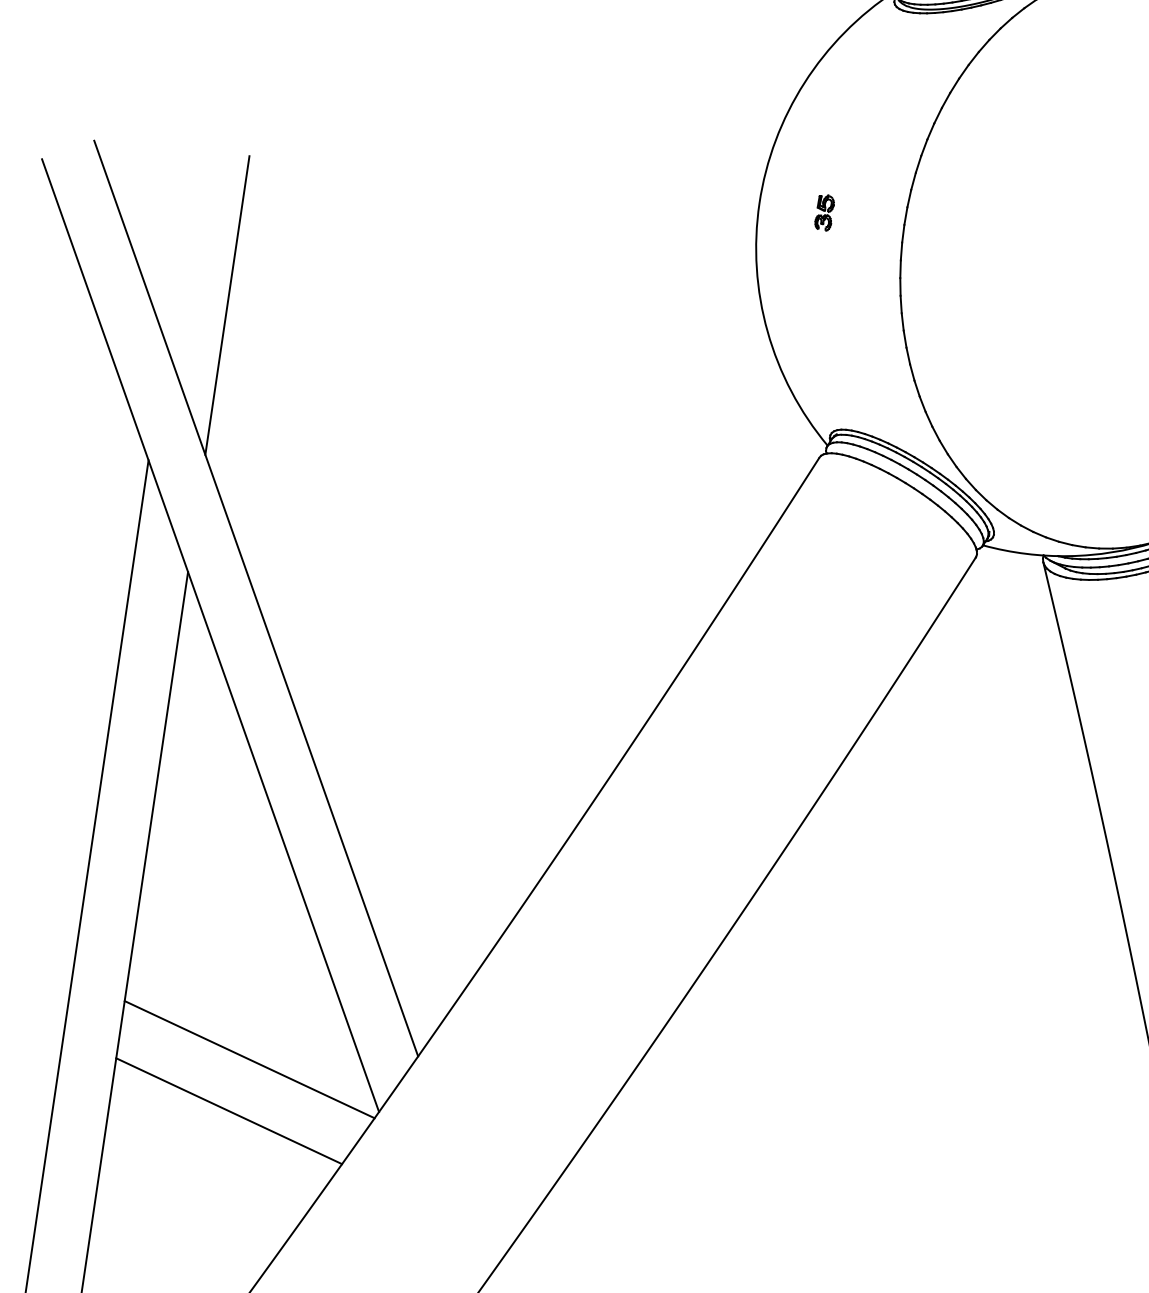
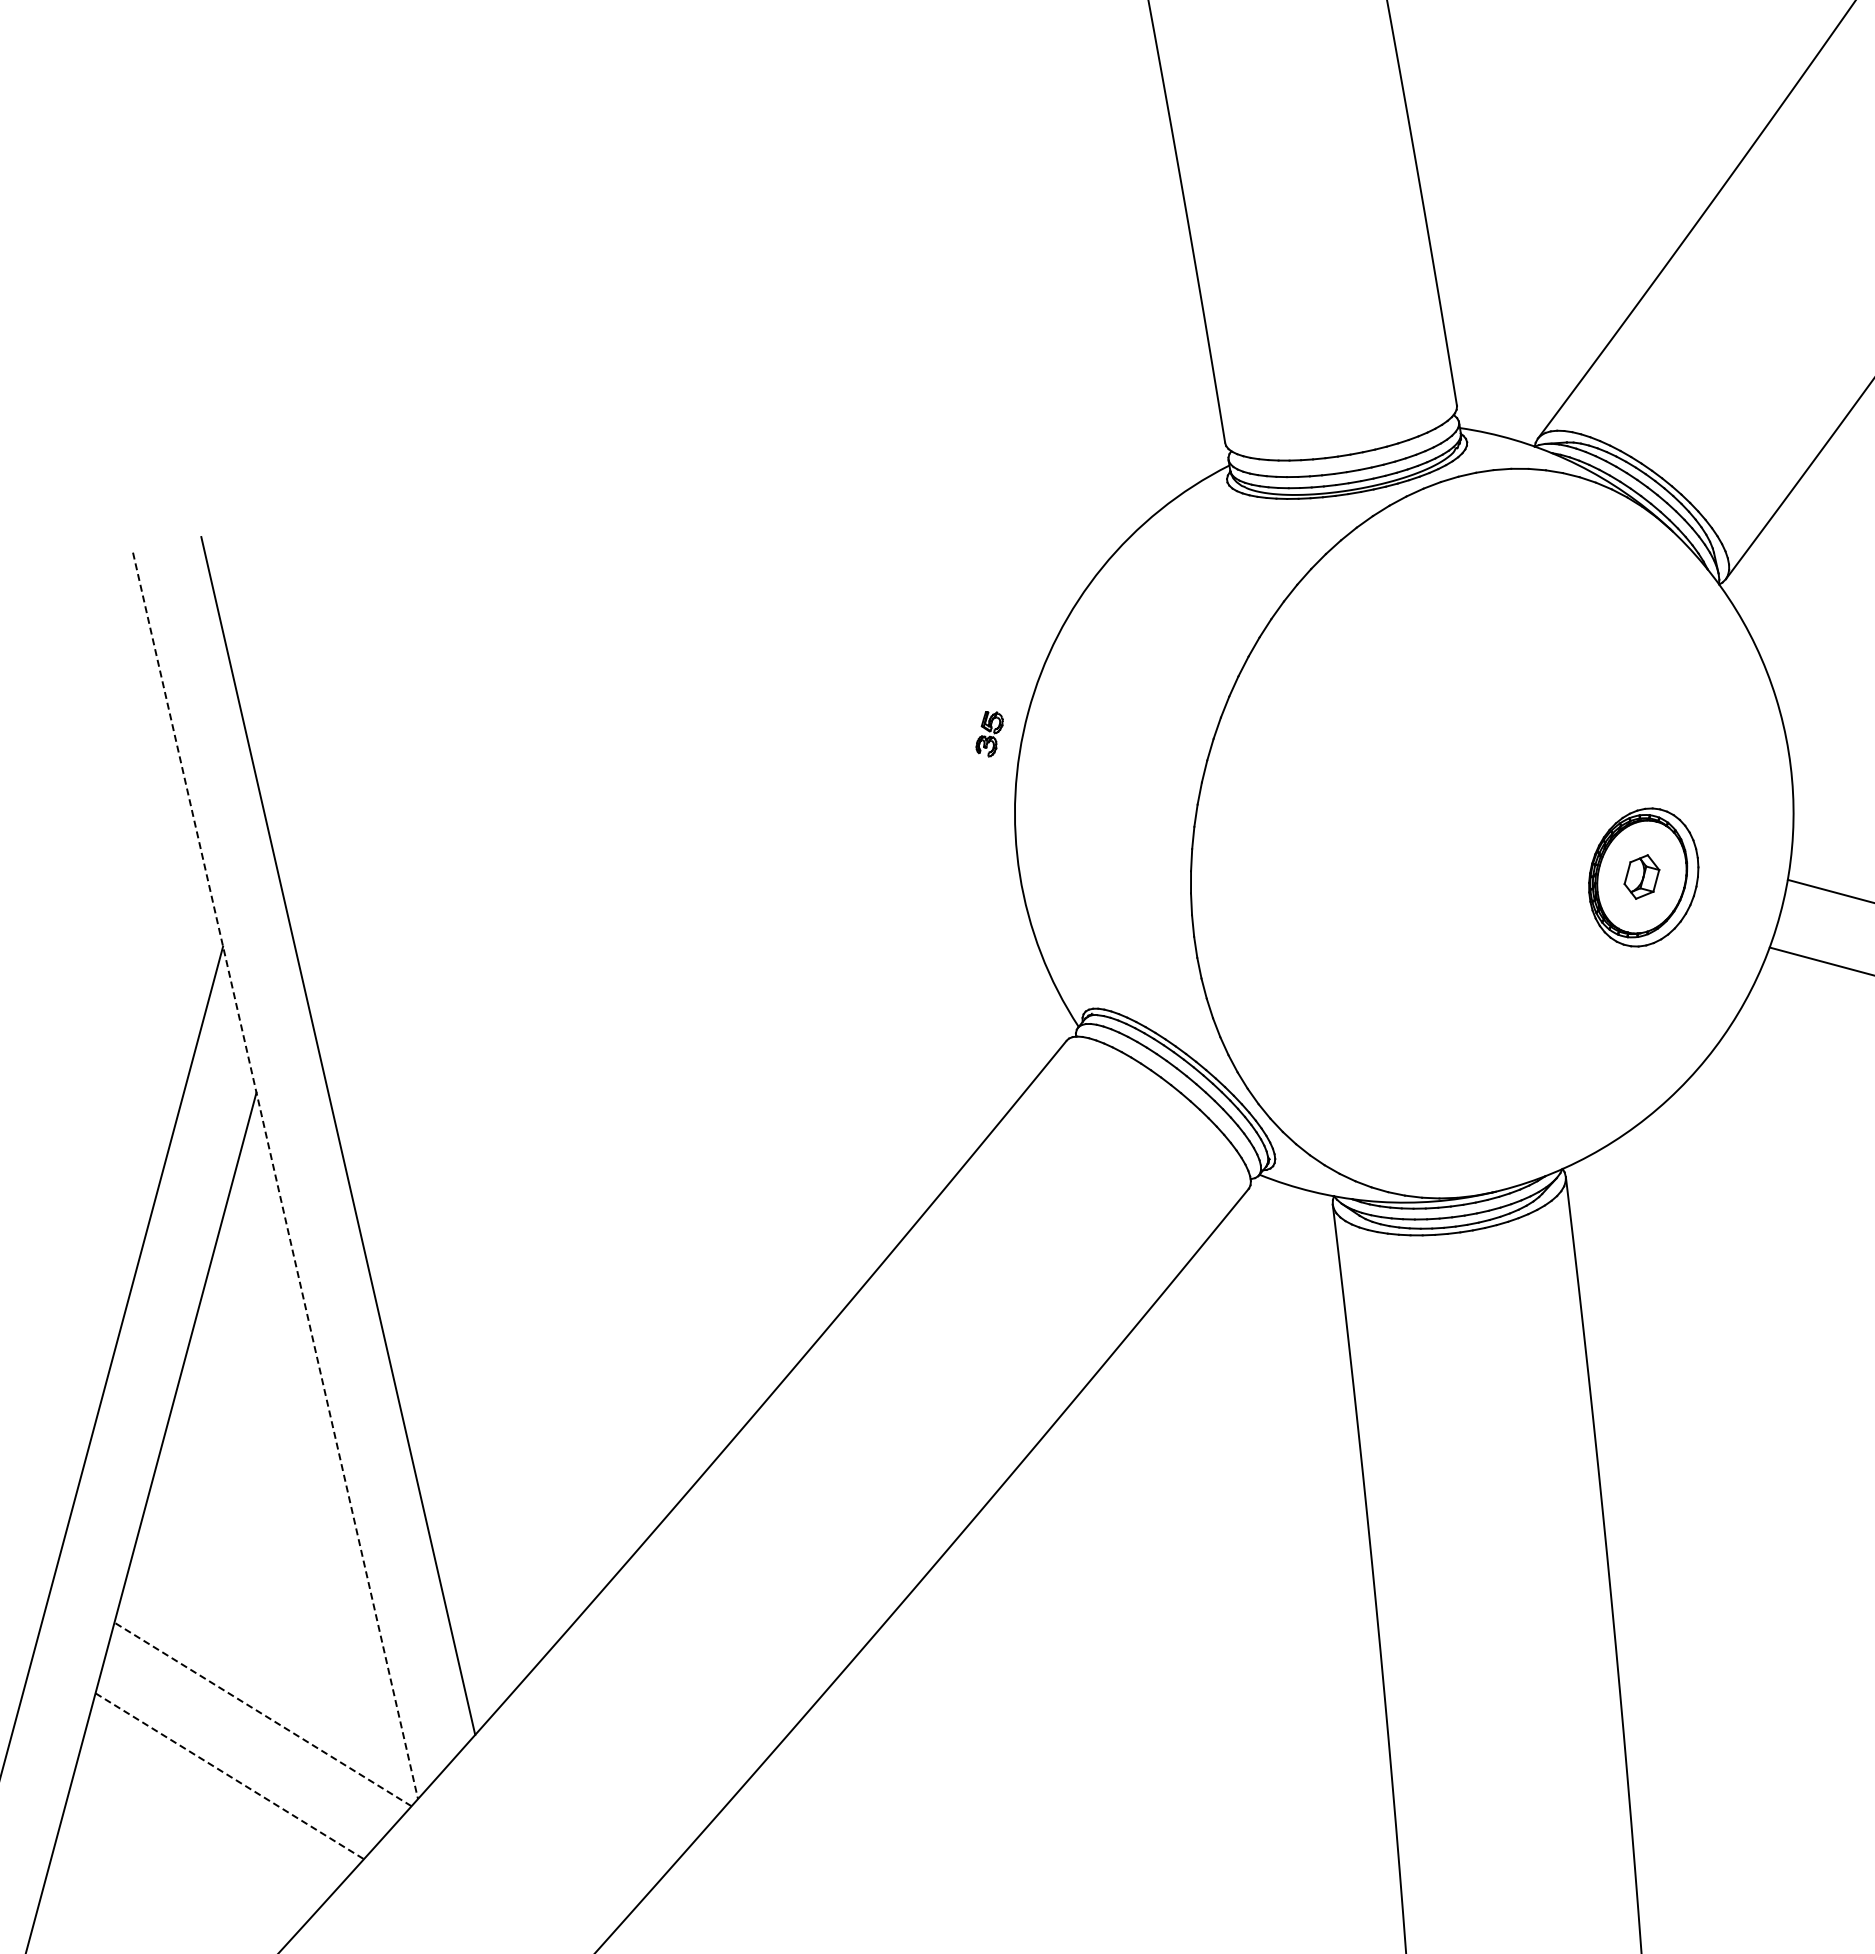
part: (824, 213) -> (989, 734), moved
line: (227, 304) -> (344, 762), removed
line: (210, 636) -> (275, 1176), solid -> dashed
line: (250, 1059) -> (263, 1714), solid -> dashed
line: (228, 1111) -> (229, 1776), solid -> dashed

